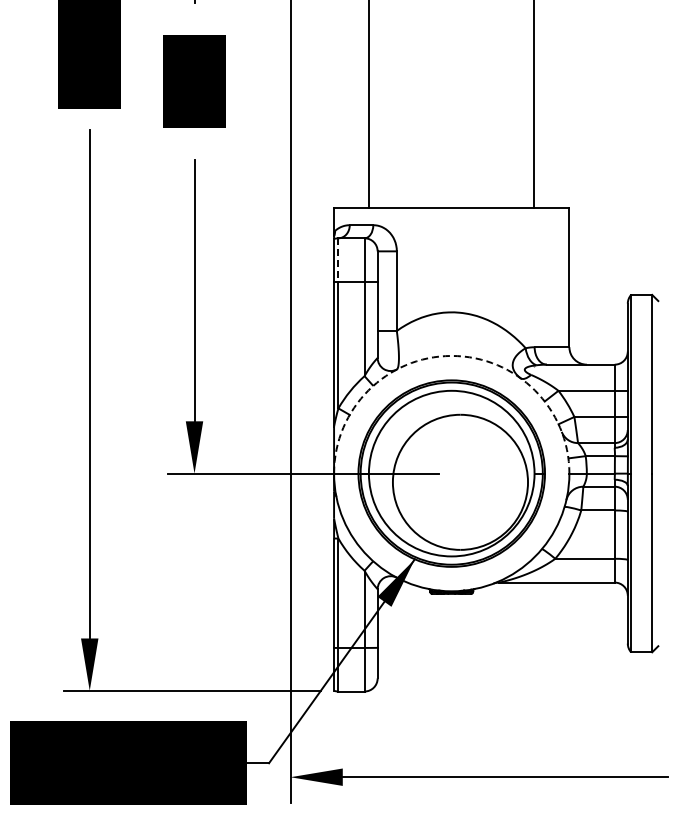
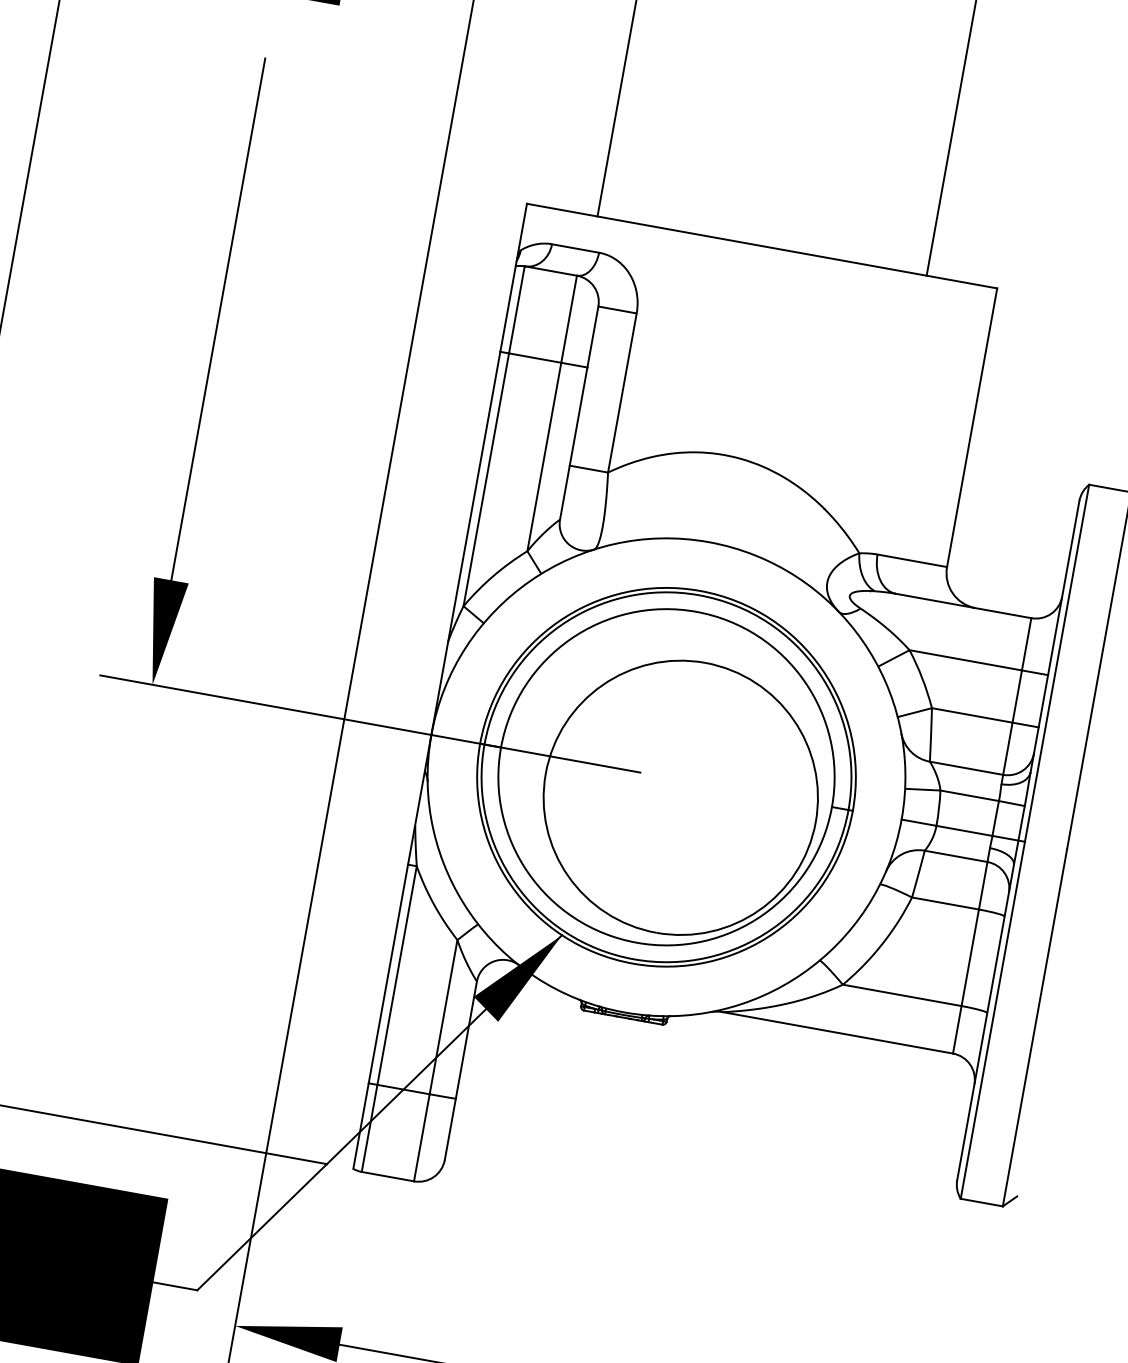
line: (338, 260) -> (516, 310), dashed -> solid
arc: (451, 355) -> (708, 541), dashed -> solid

